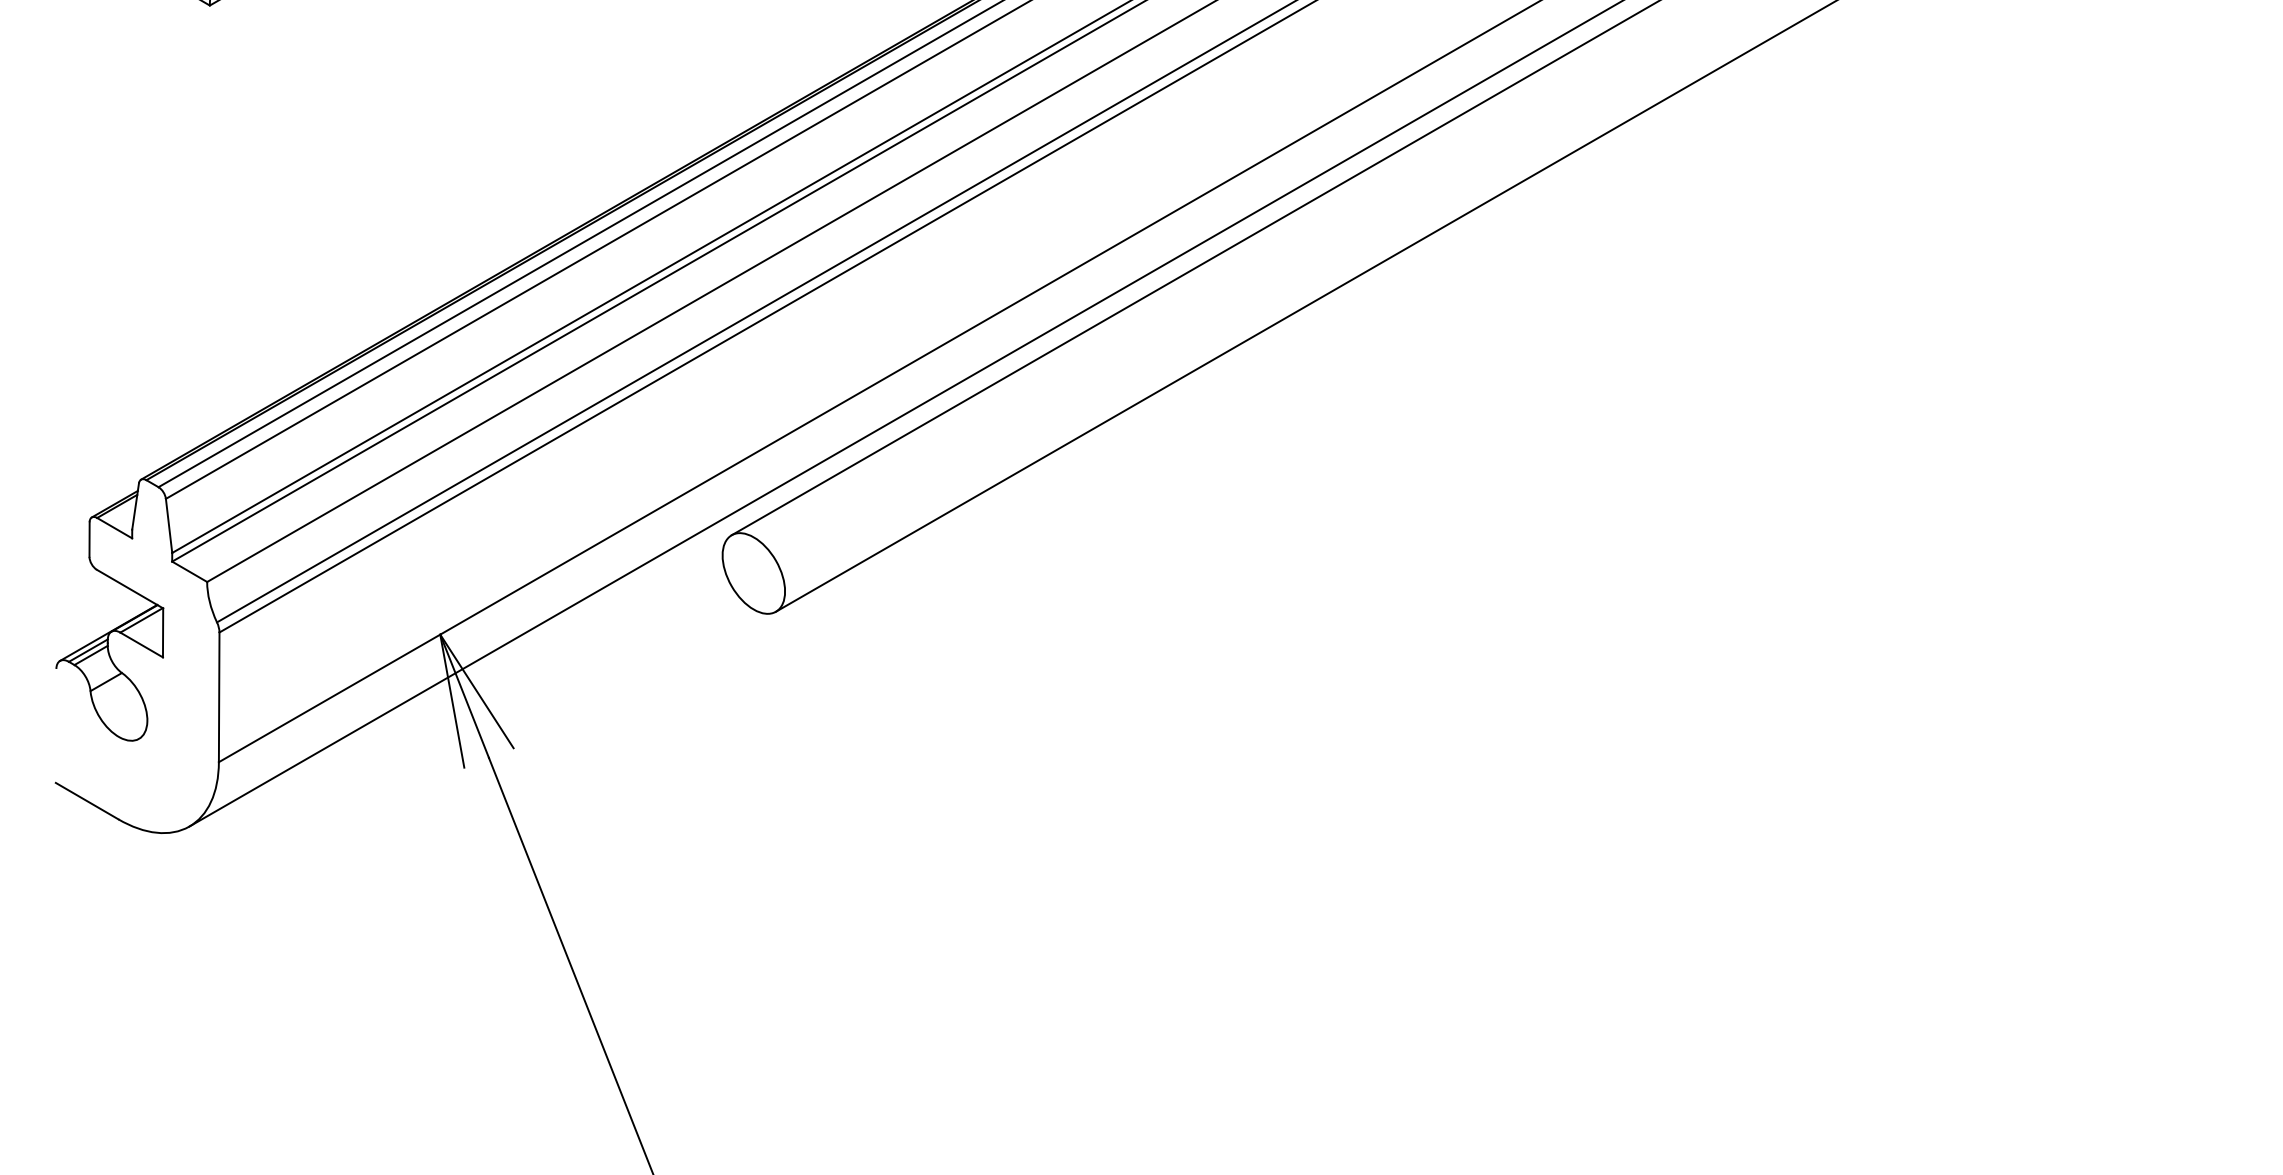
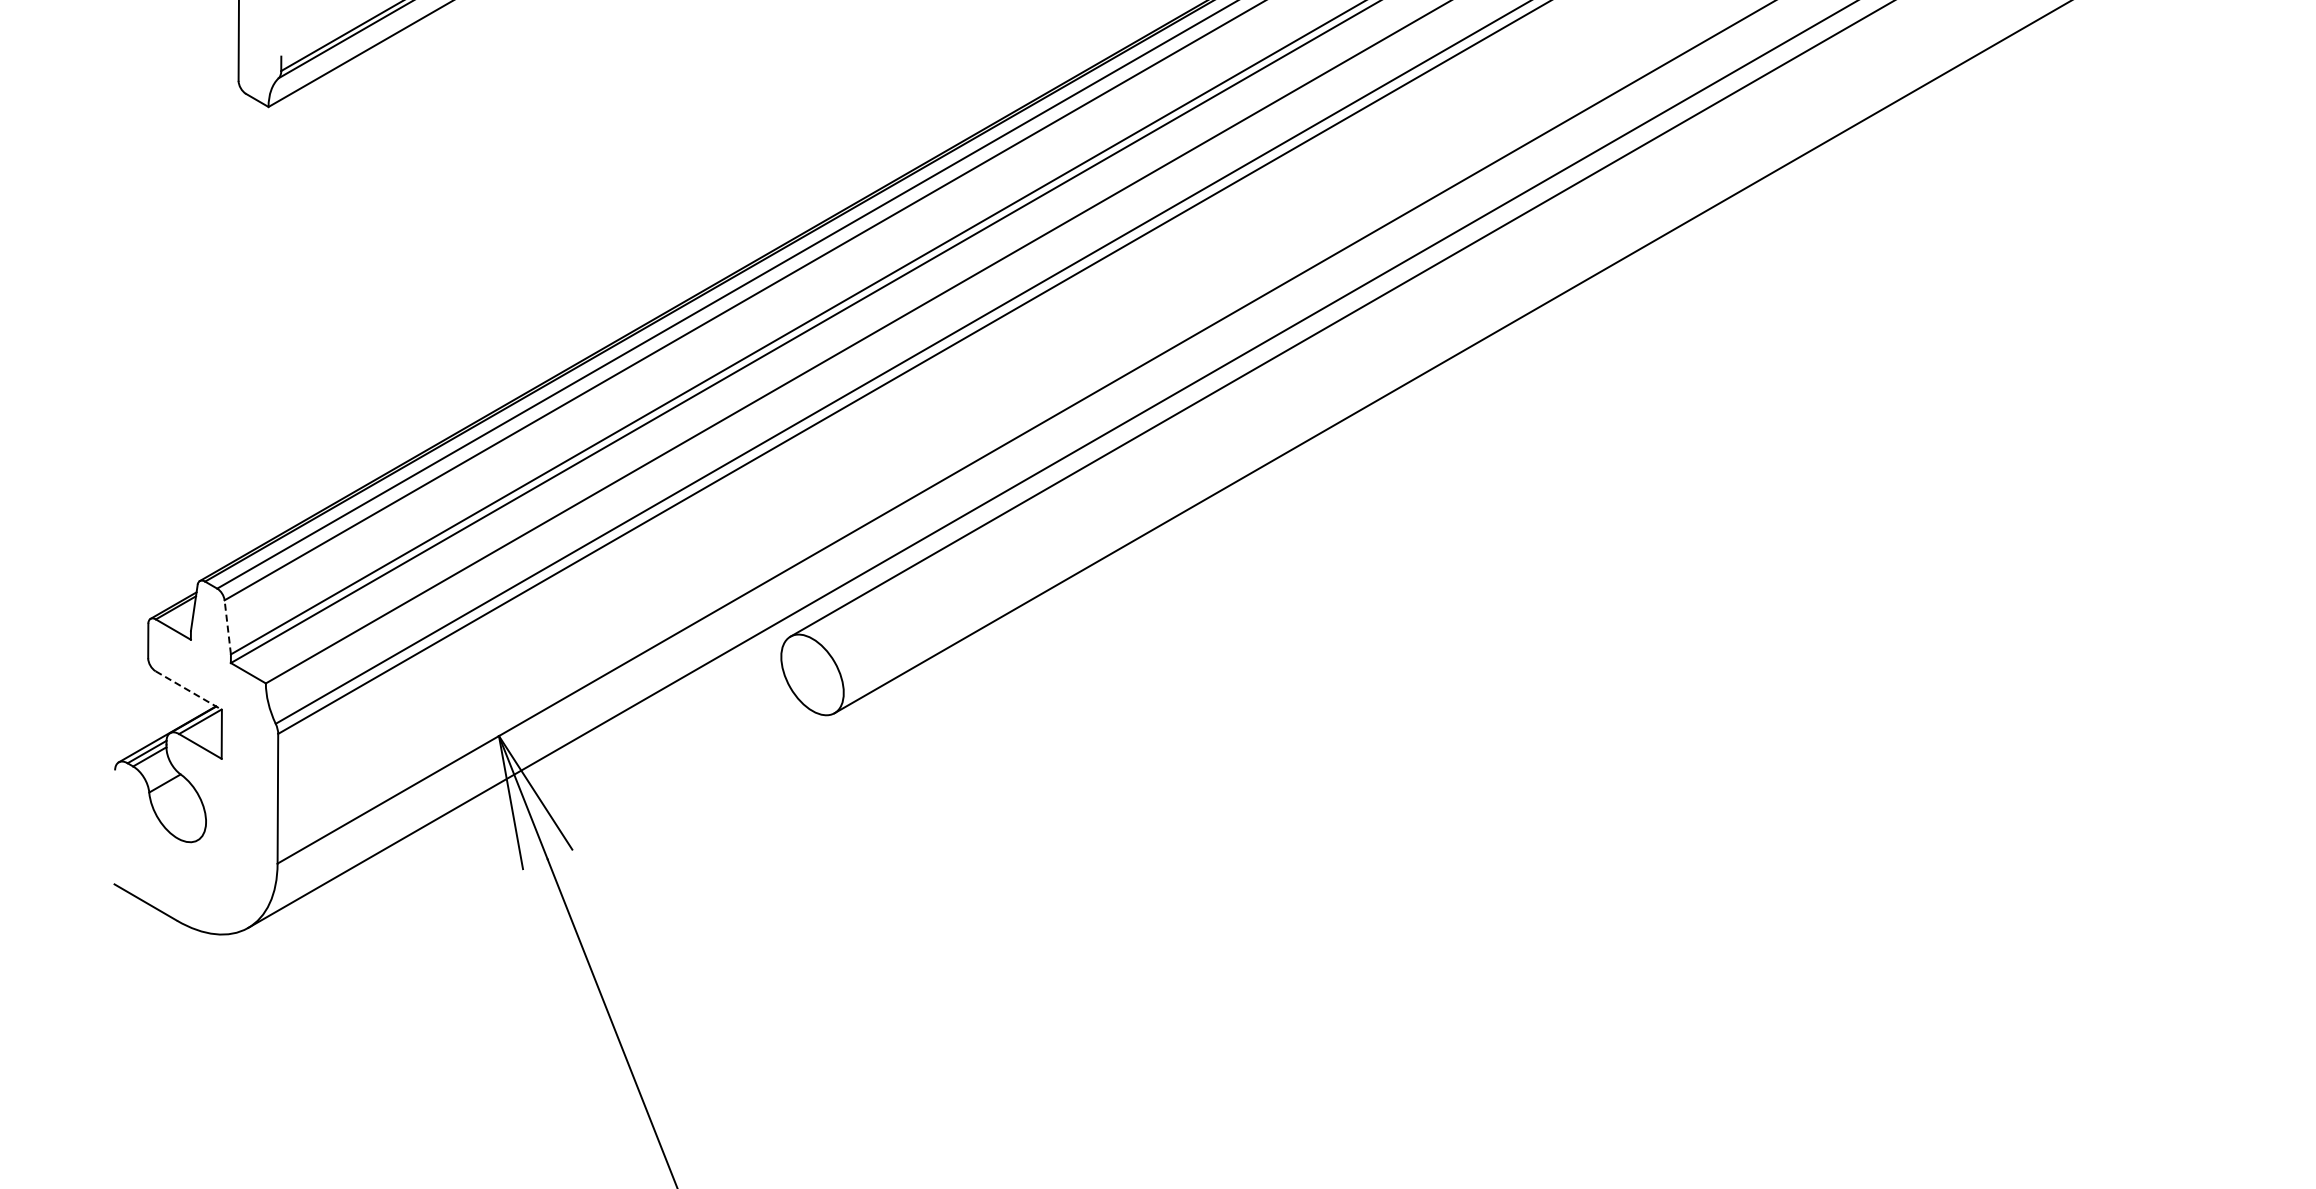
line: (168, 525) -> (227, 626), solid -> dashed
line: (130, 589) -> (189, 690), solid -> dashed

